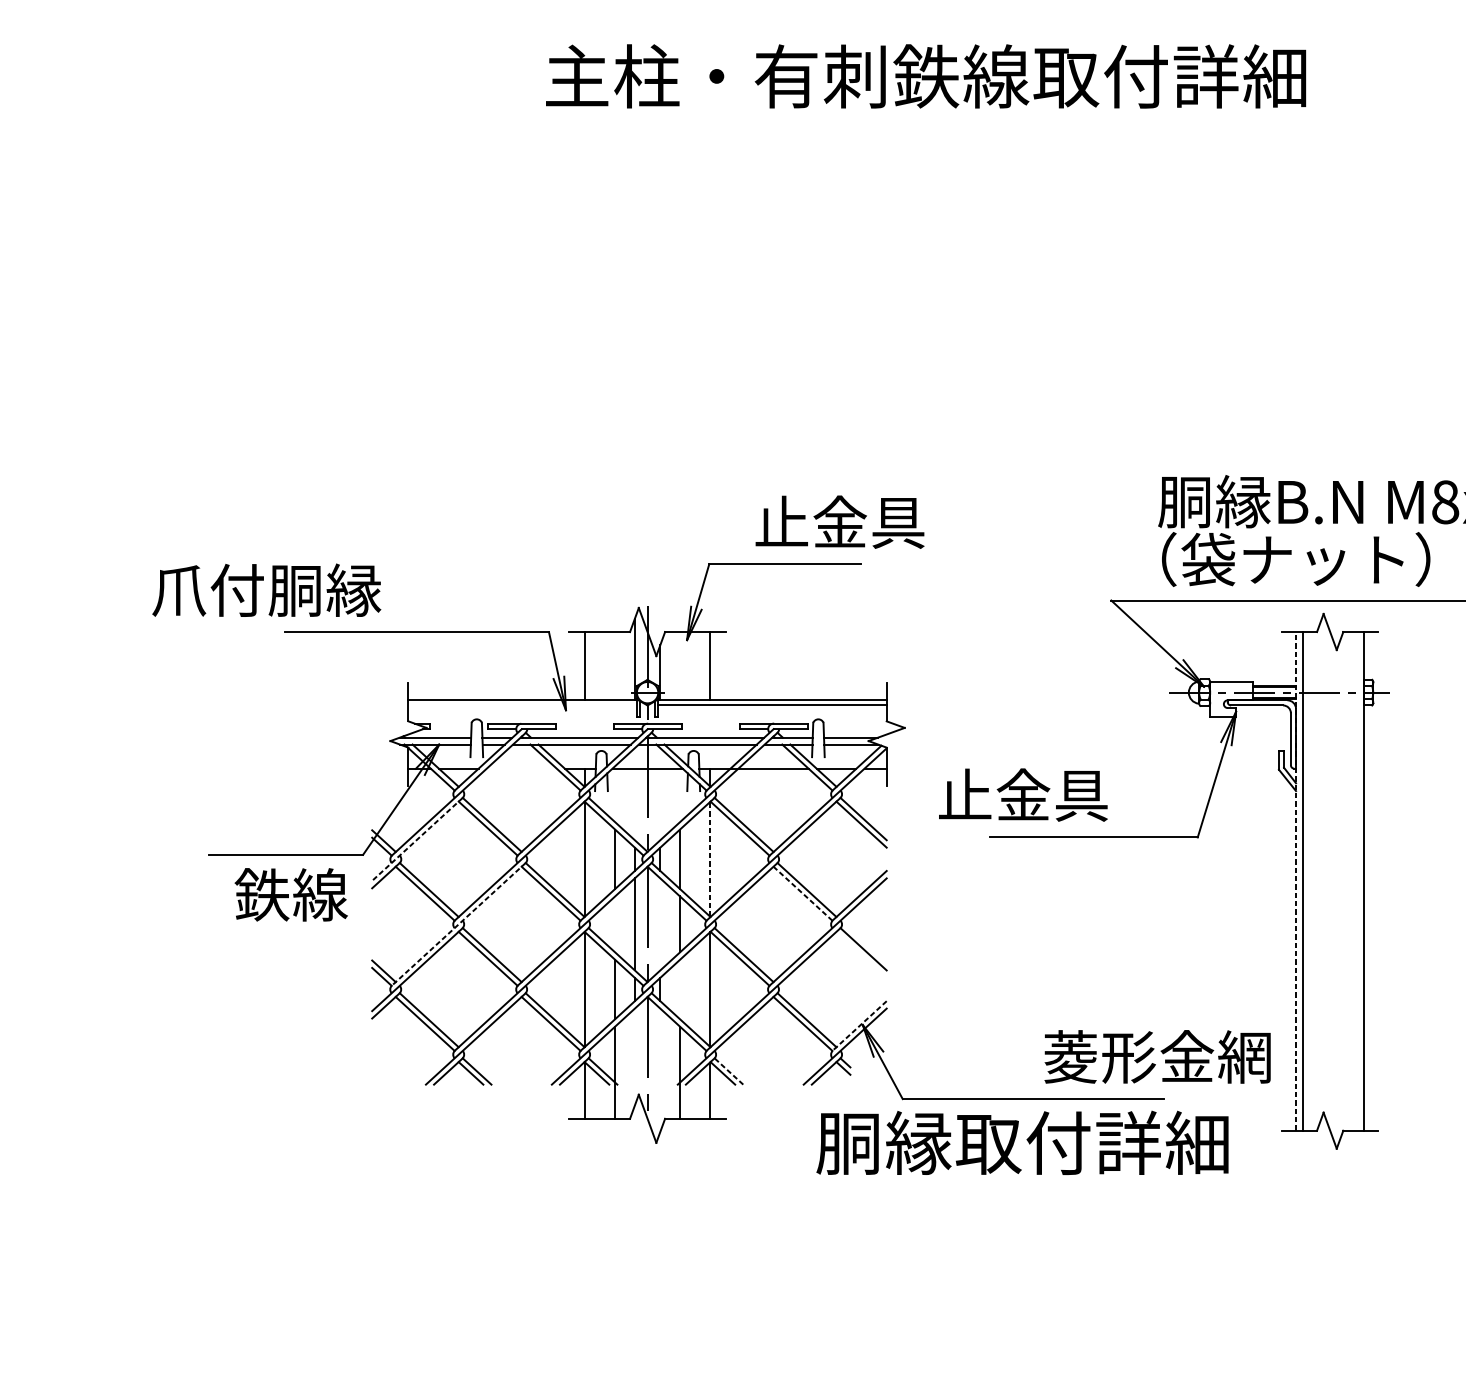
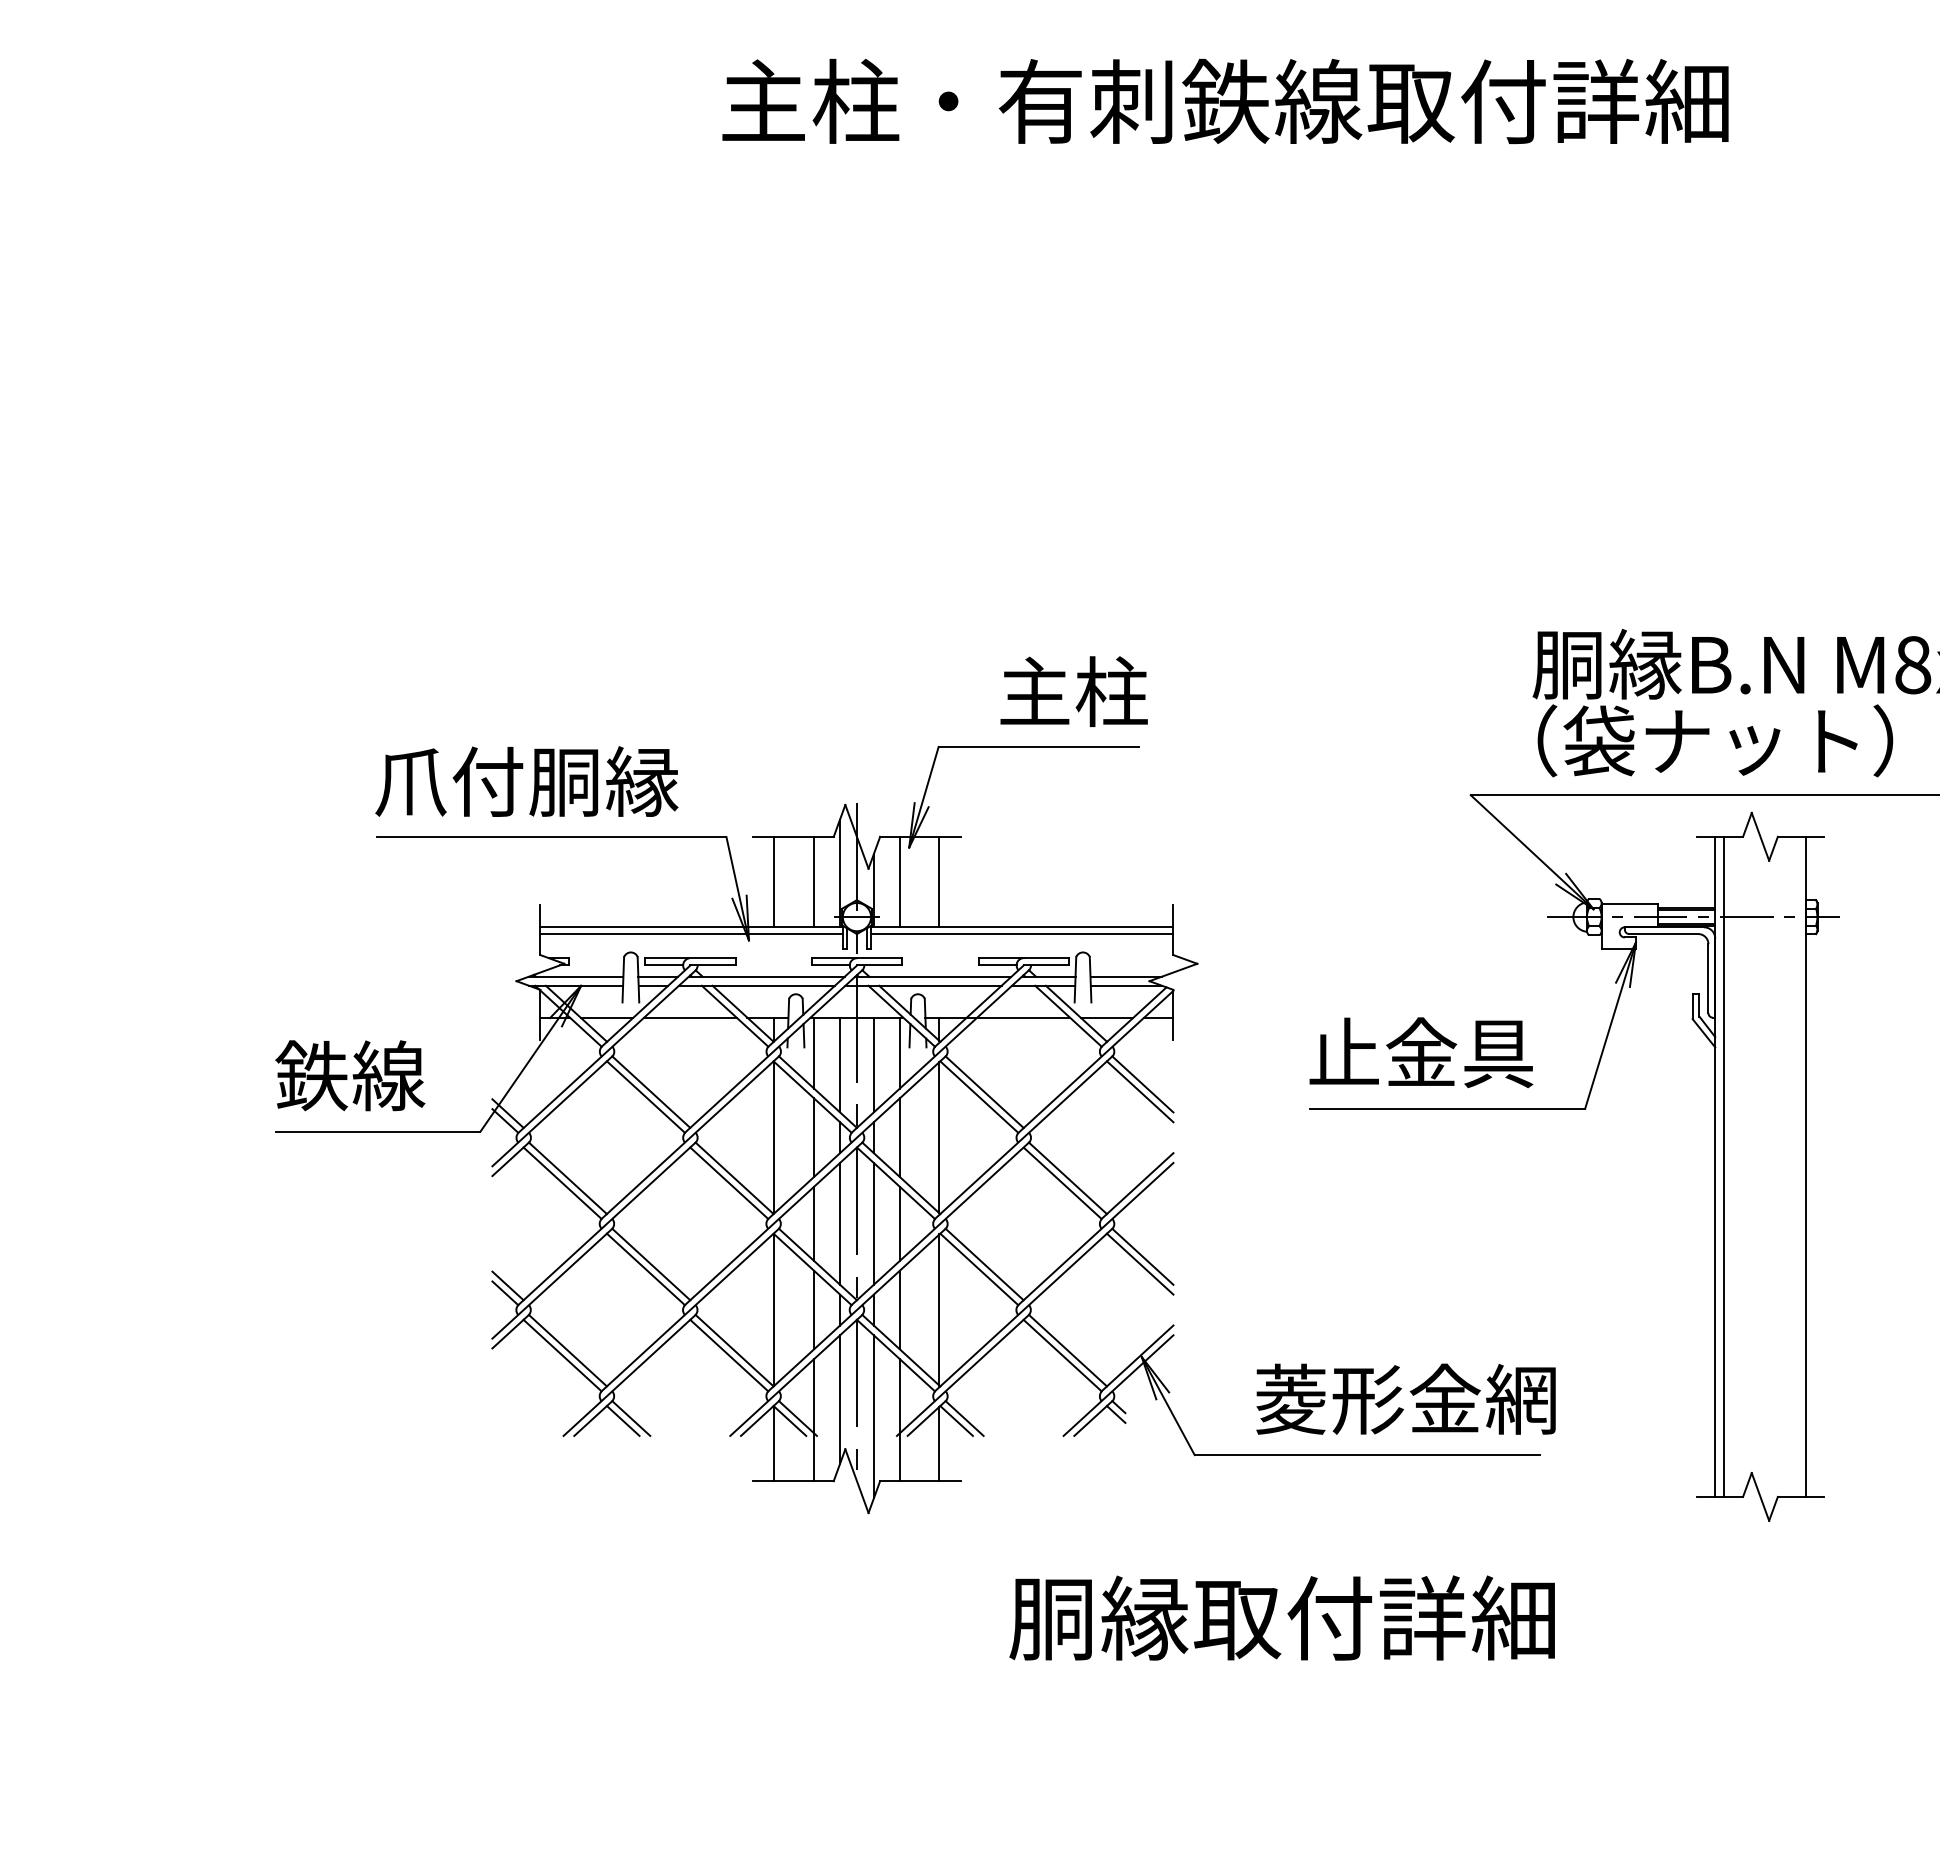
text: (839, 522) -> (1111, 691), 止金具 -> 主柱
text: (266, 590) -> (526, 781), moved
line: (615, 665) -> (814, 881), added
line: (679, 665) -> (899, 881), added
line: (522, 705) -> (691, 934), added
line: (521, 768) -> (690, 1017), added
line: (615, 794) -> (814, 1052), added
line: (679, 794) -> (899, 1052), added
text: (1023, 794) -> (1421, 1052), moved
line: (635, 804) -> (840, 1064), added
line: (660, 804) -> (873, 1064), added
line: (416, 839) -> (551, 1111), dashed -> solid
line: (709, 859) -> (939, 1137), dashed -> solid
line: (1296, 881) -> (1715, 1166), dashed -> solid
line: (802, 893) -> (1062, 1183), dashed -> solid
text: (291, 894) -> (350, 1075), moved
line: (458, 924) -> (606, 1224), dashed -> solid
line: (615, 924) -> (814, 1223), added
line: (660, 924) -> (873, 1223), added
line: (861, 954) -> (1139, 1263), added
line: (679, 989) -> (899, 1309), added
line: (859, 1026) -> (1137, 1358), dashed -> solid
text: (1157, 1056) -> (1405, 1398), moved
line: (635, 1057) -> (840, 1399), added
line: (660, 1069) -> (873, 1416), added
line: (728, 1071) -> (964, 1418), dashed -> solid
text: (1021, 1142) -> (1281, 1617), moved

